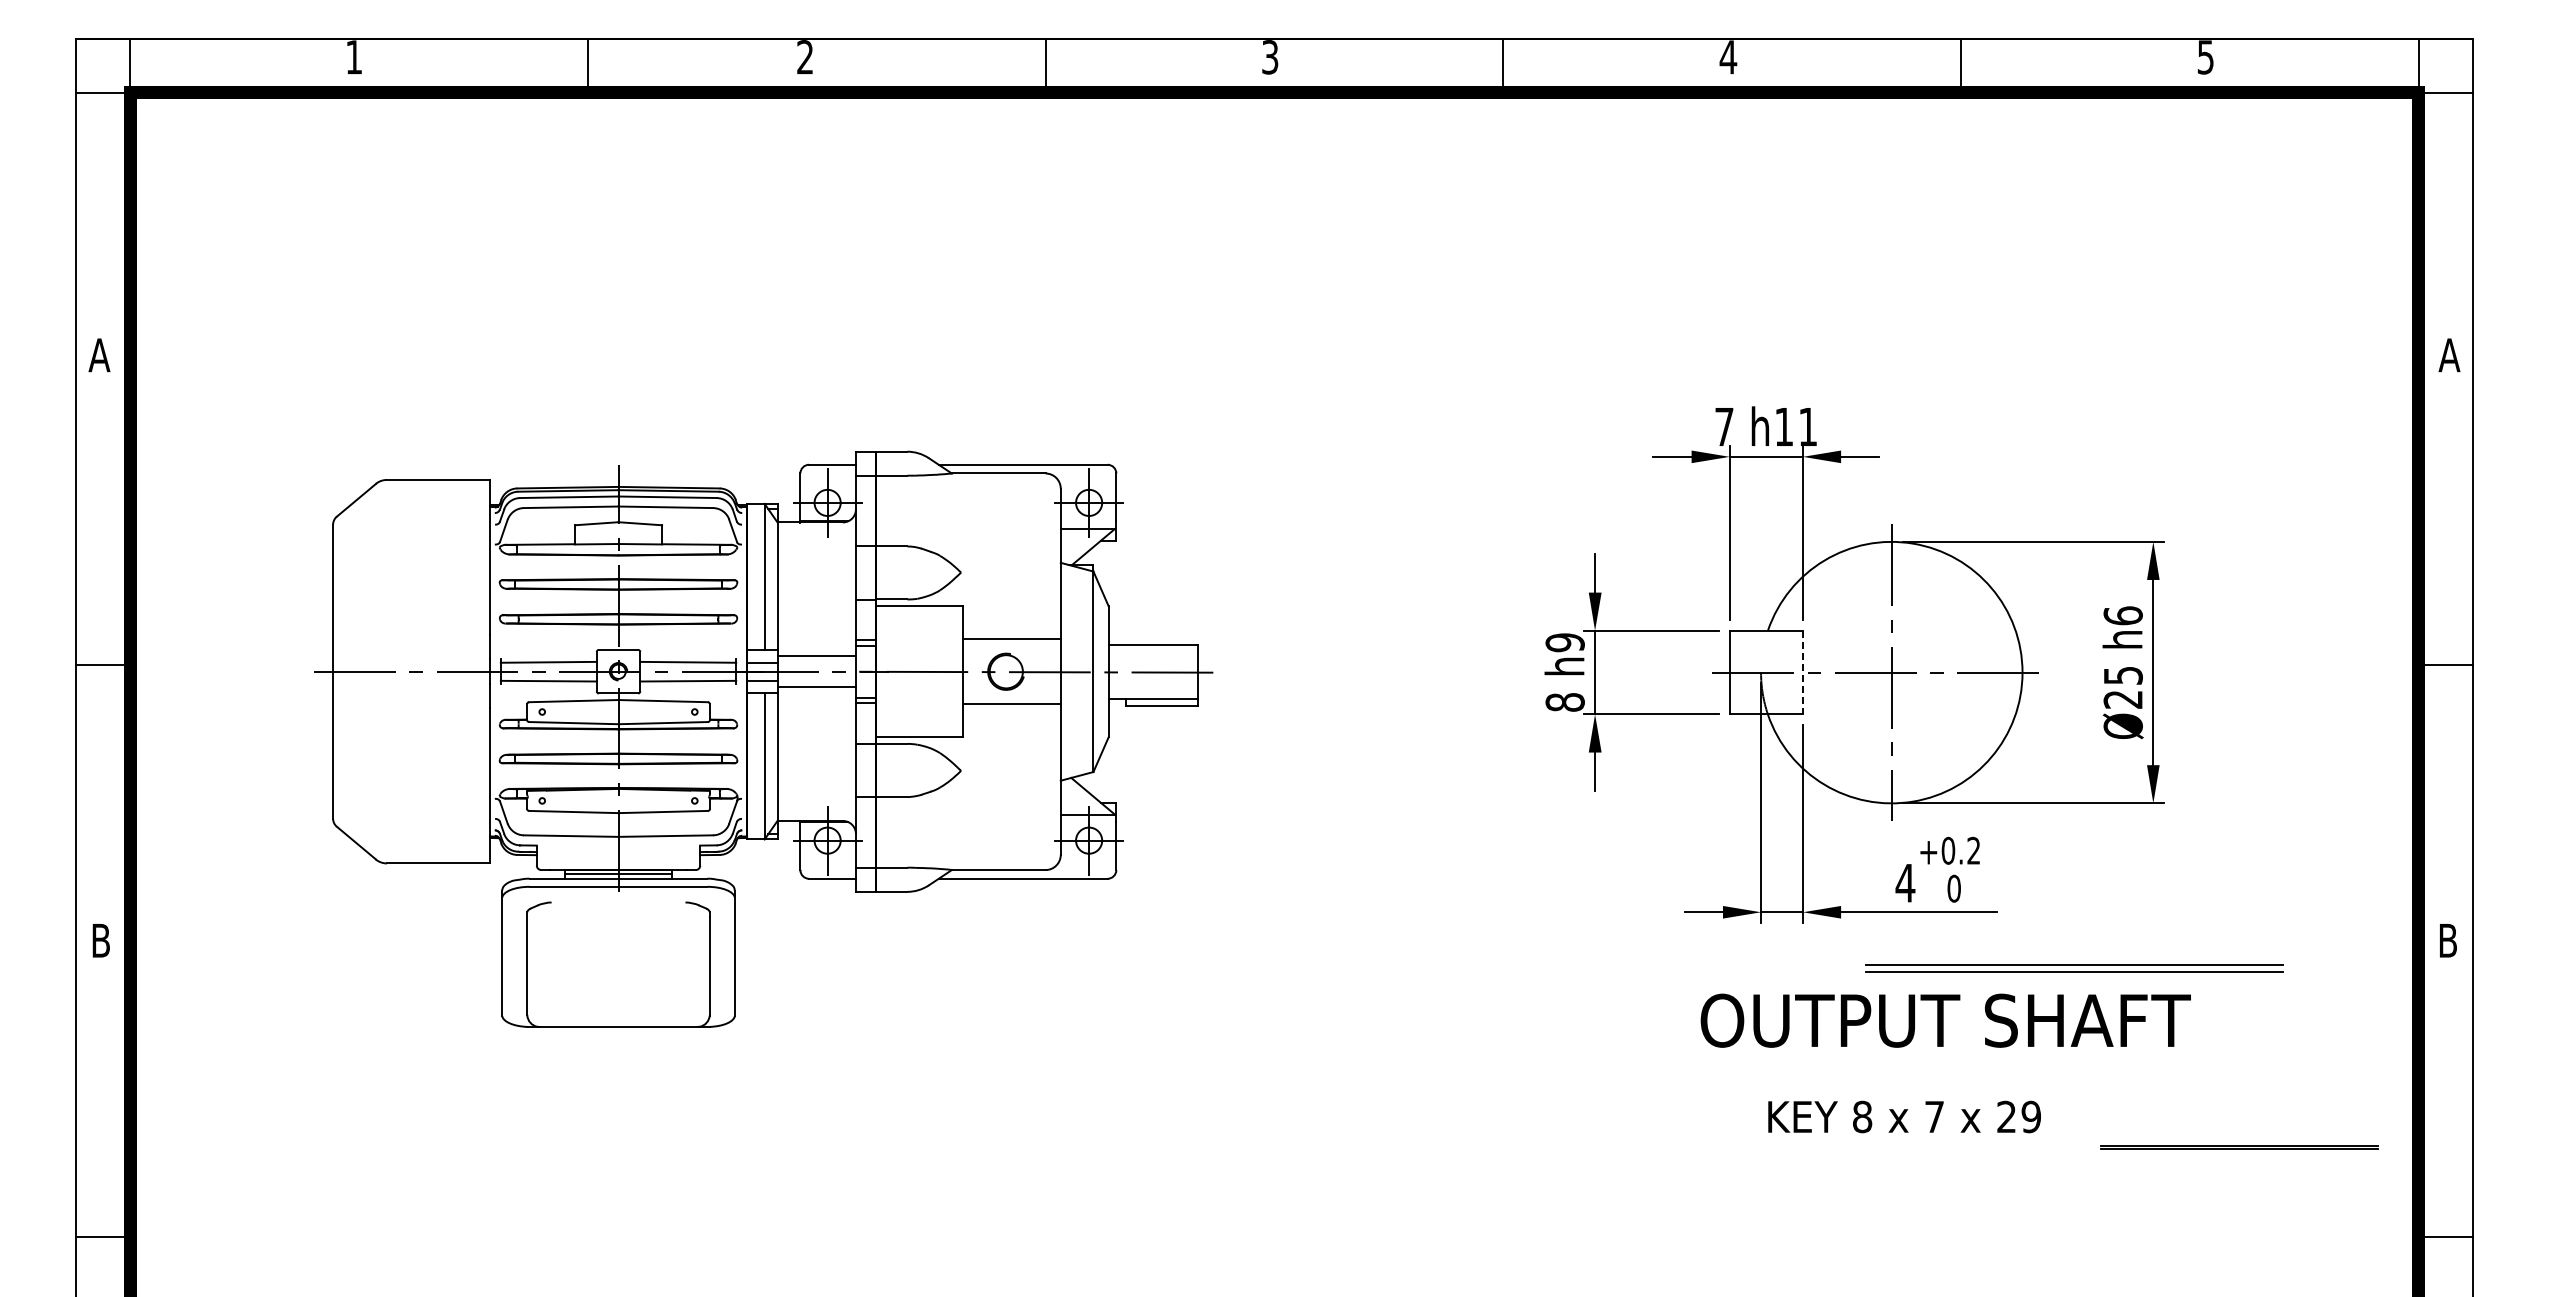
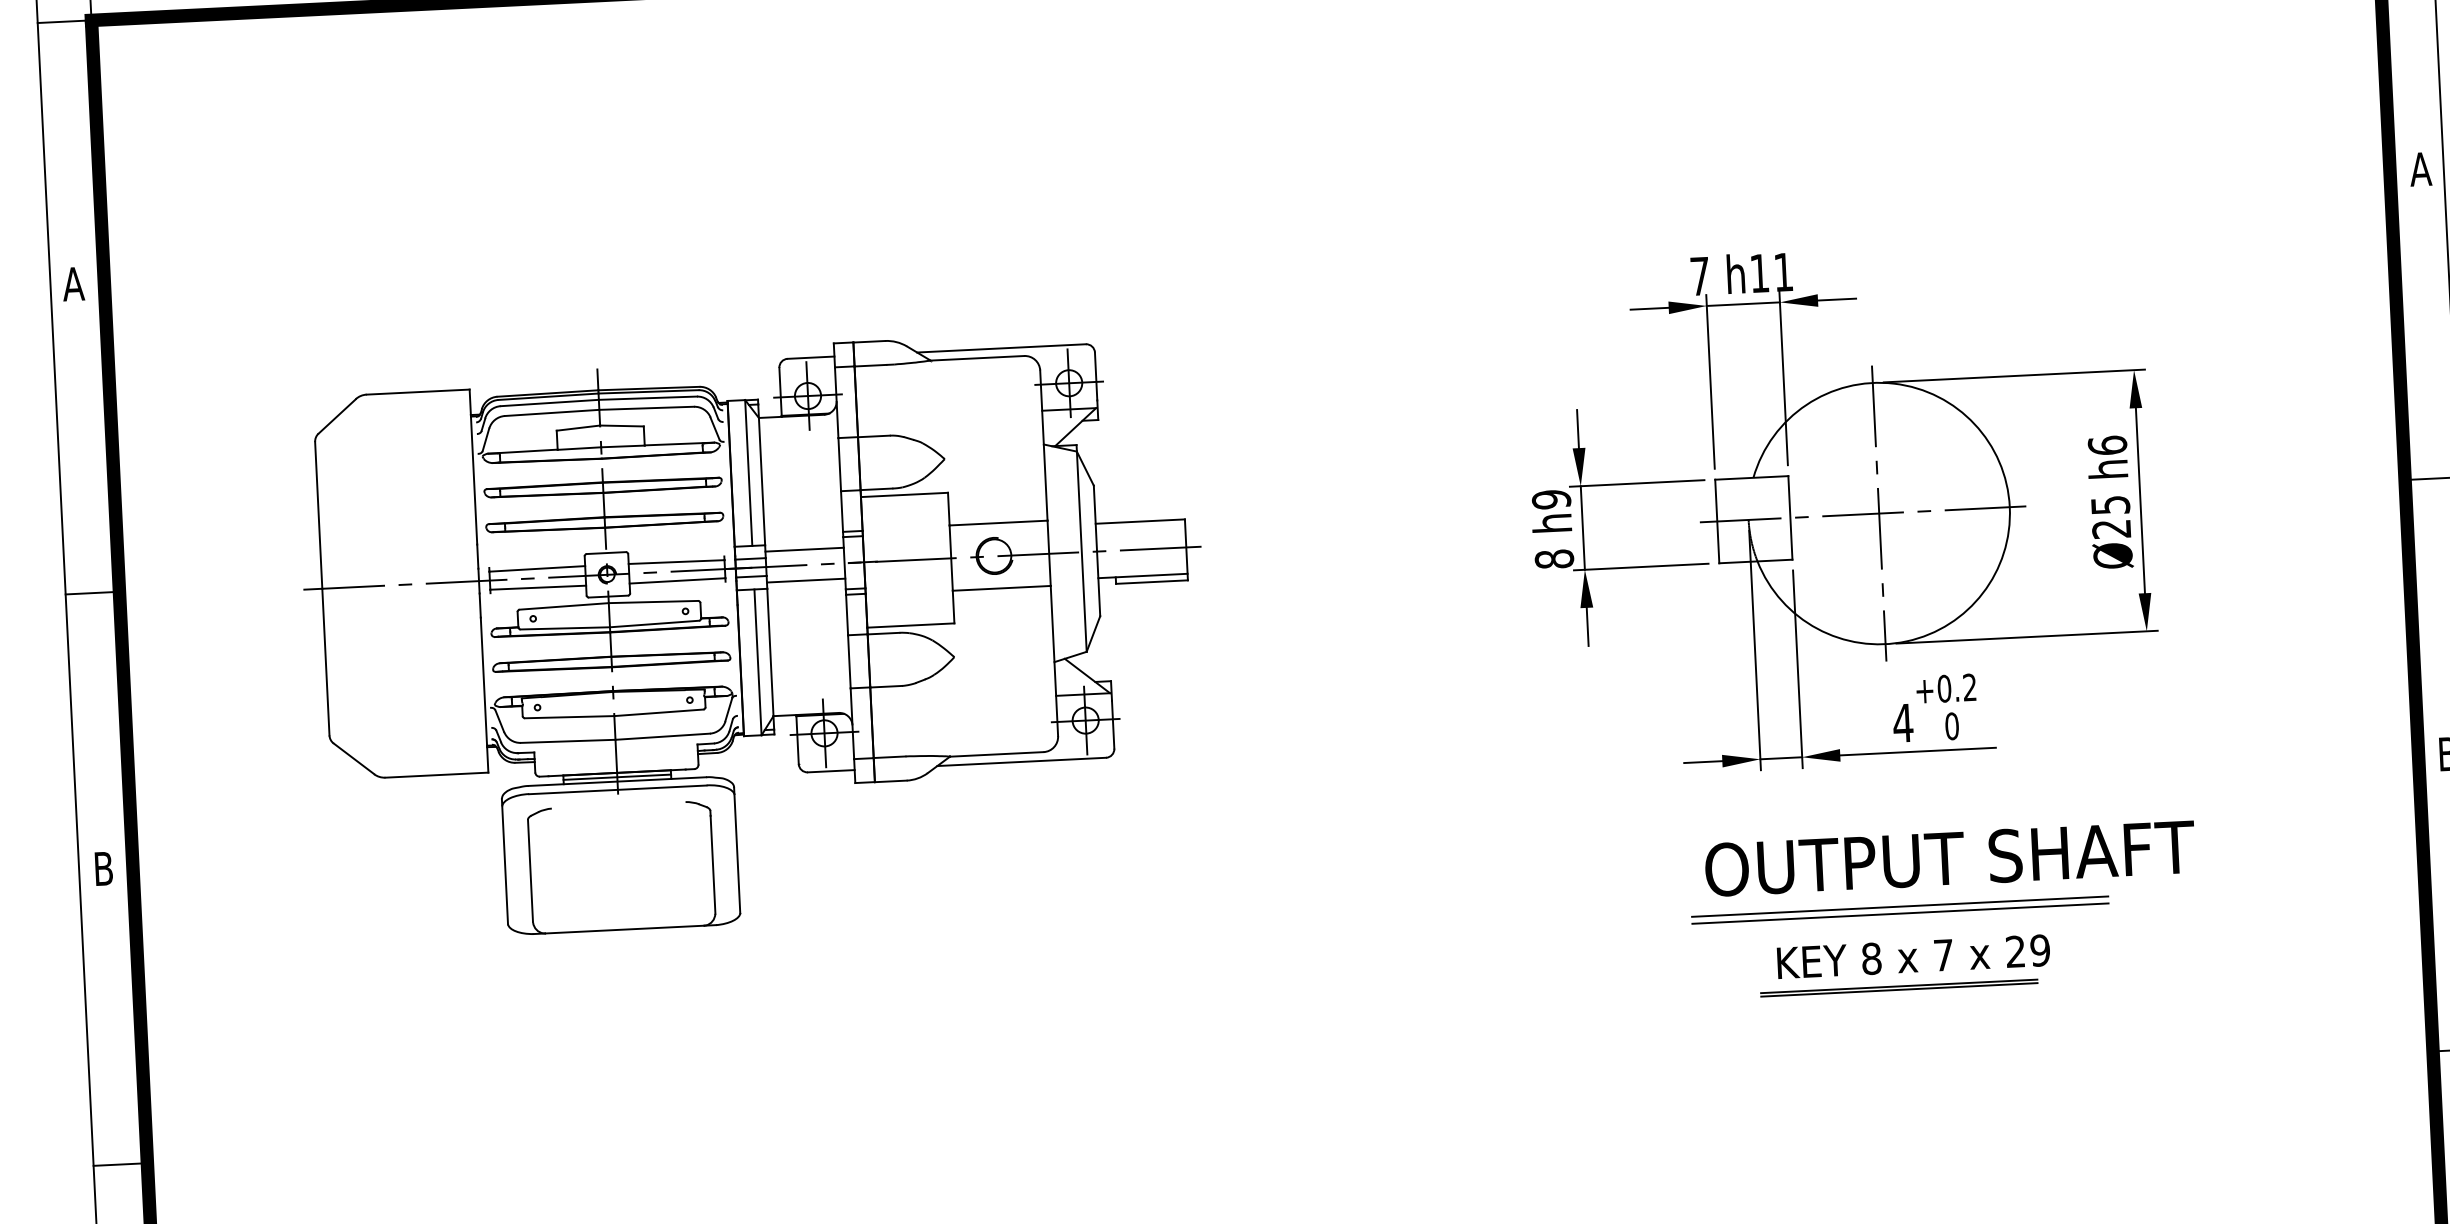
line: (1802, 672) -> (1790, 517), dashed -> solid
part: (2074, 968) -> (1900, 909), moved
line: (2239, 1146) -> (1899, 987), moved

